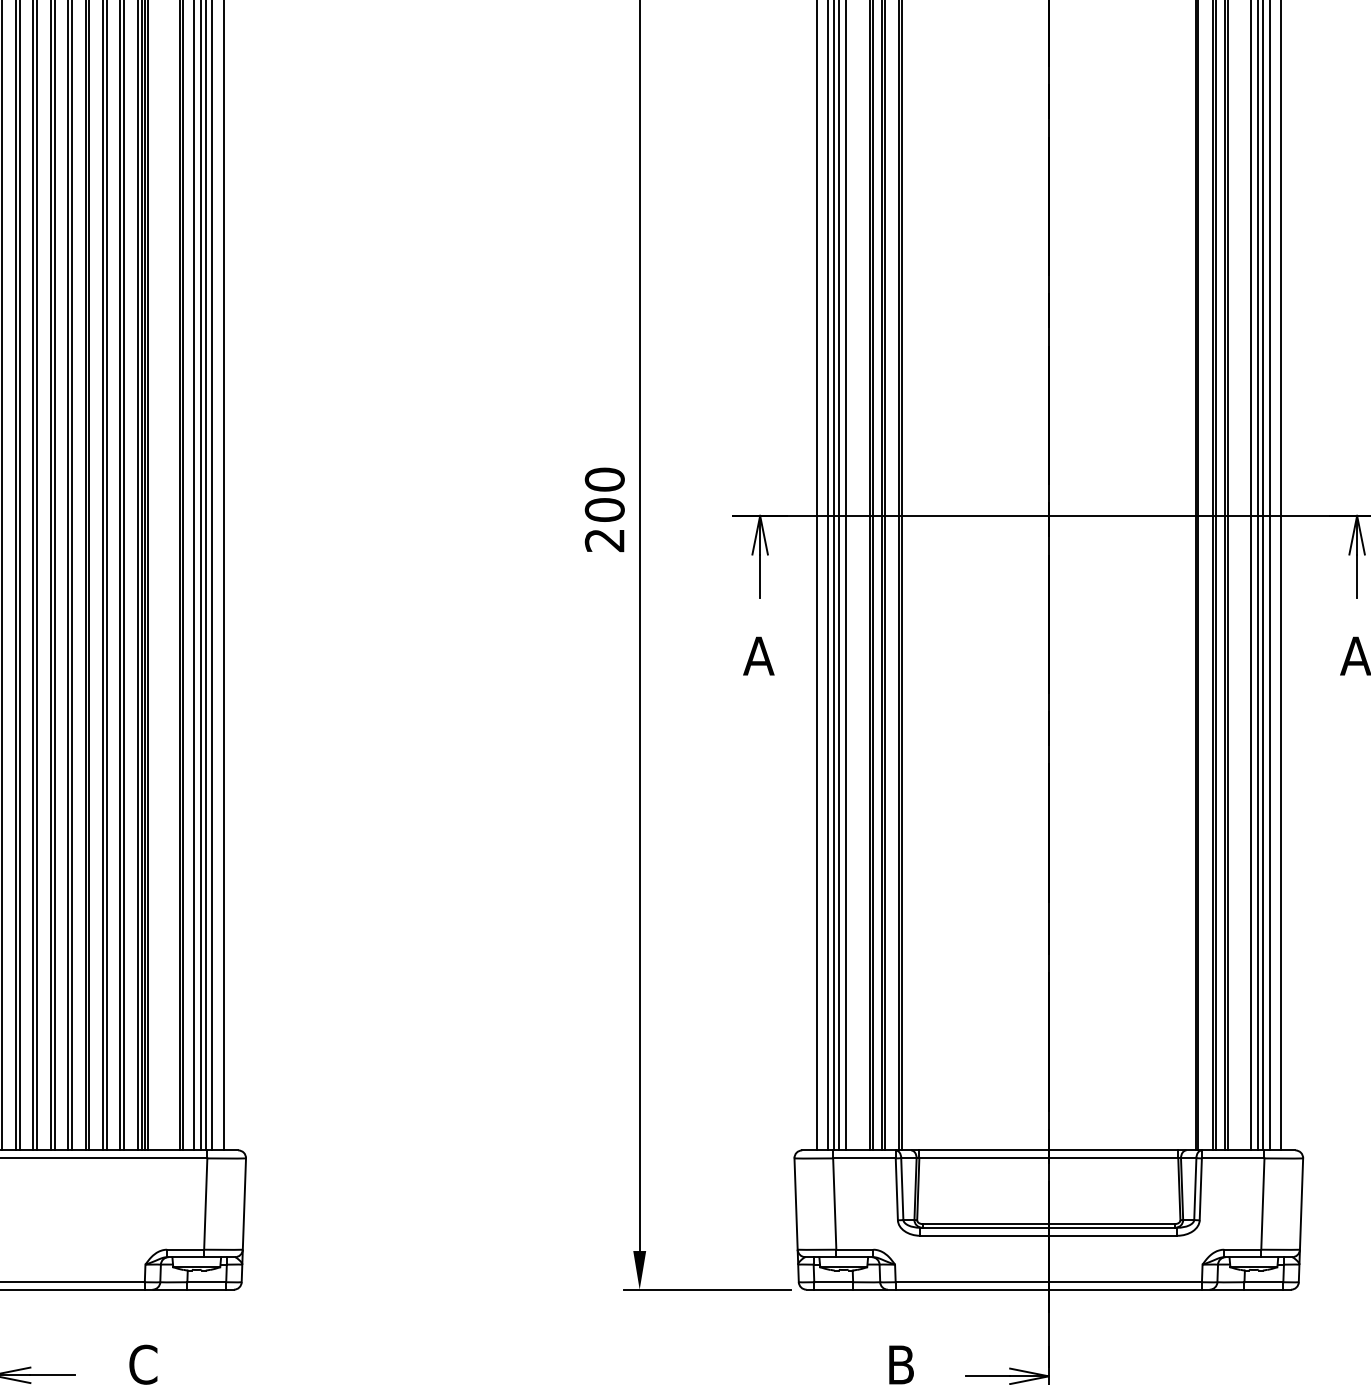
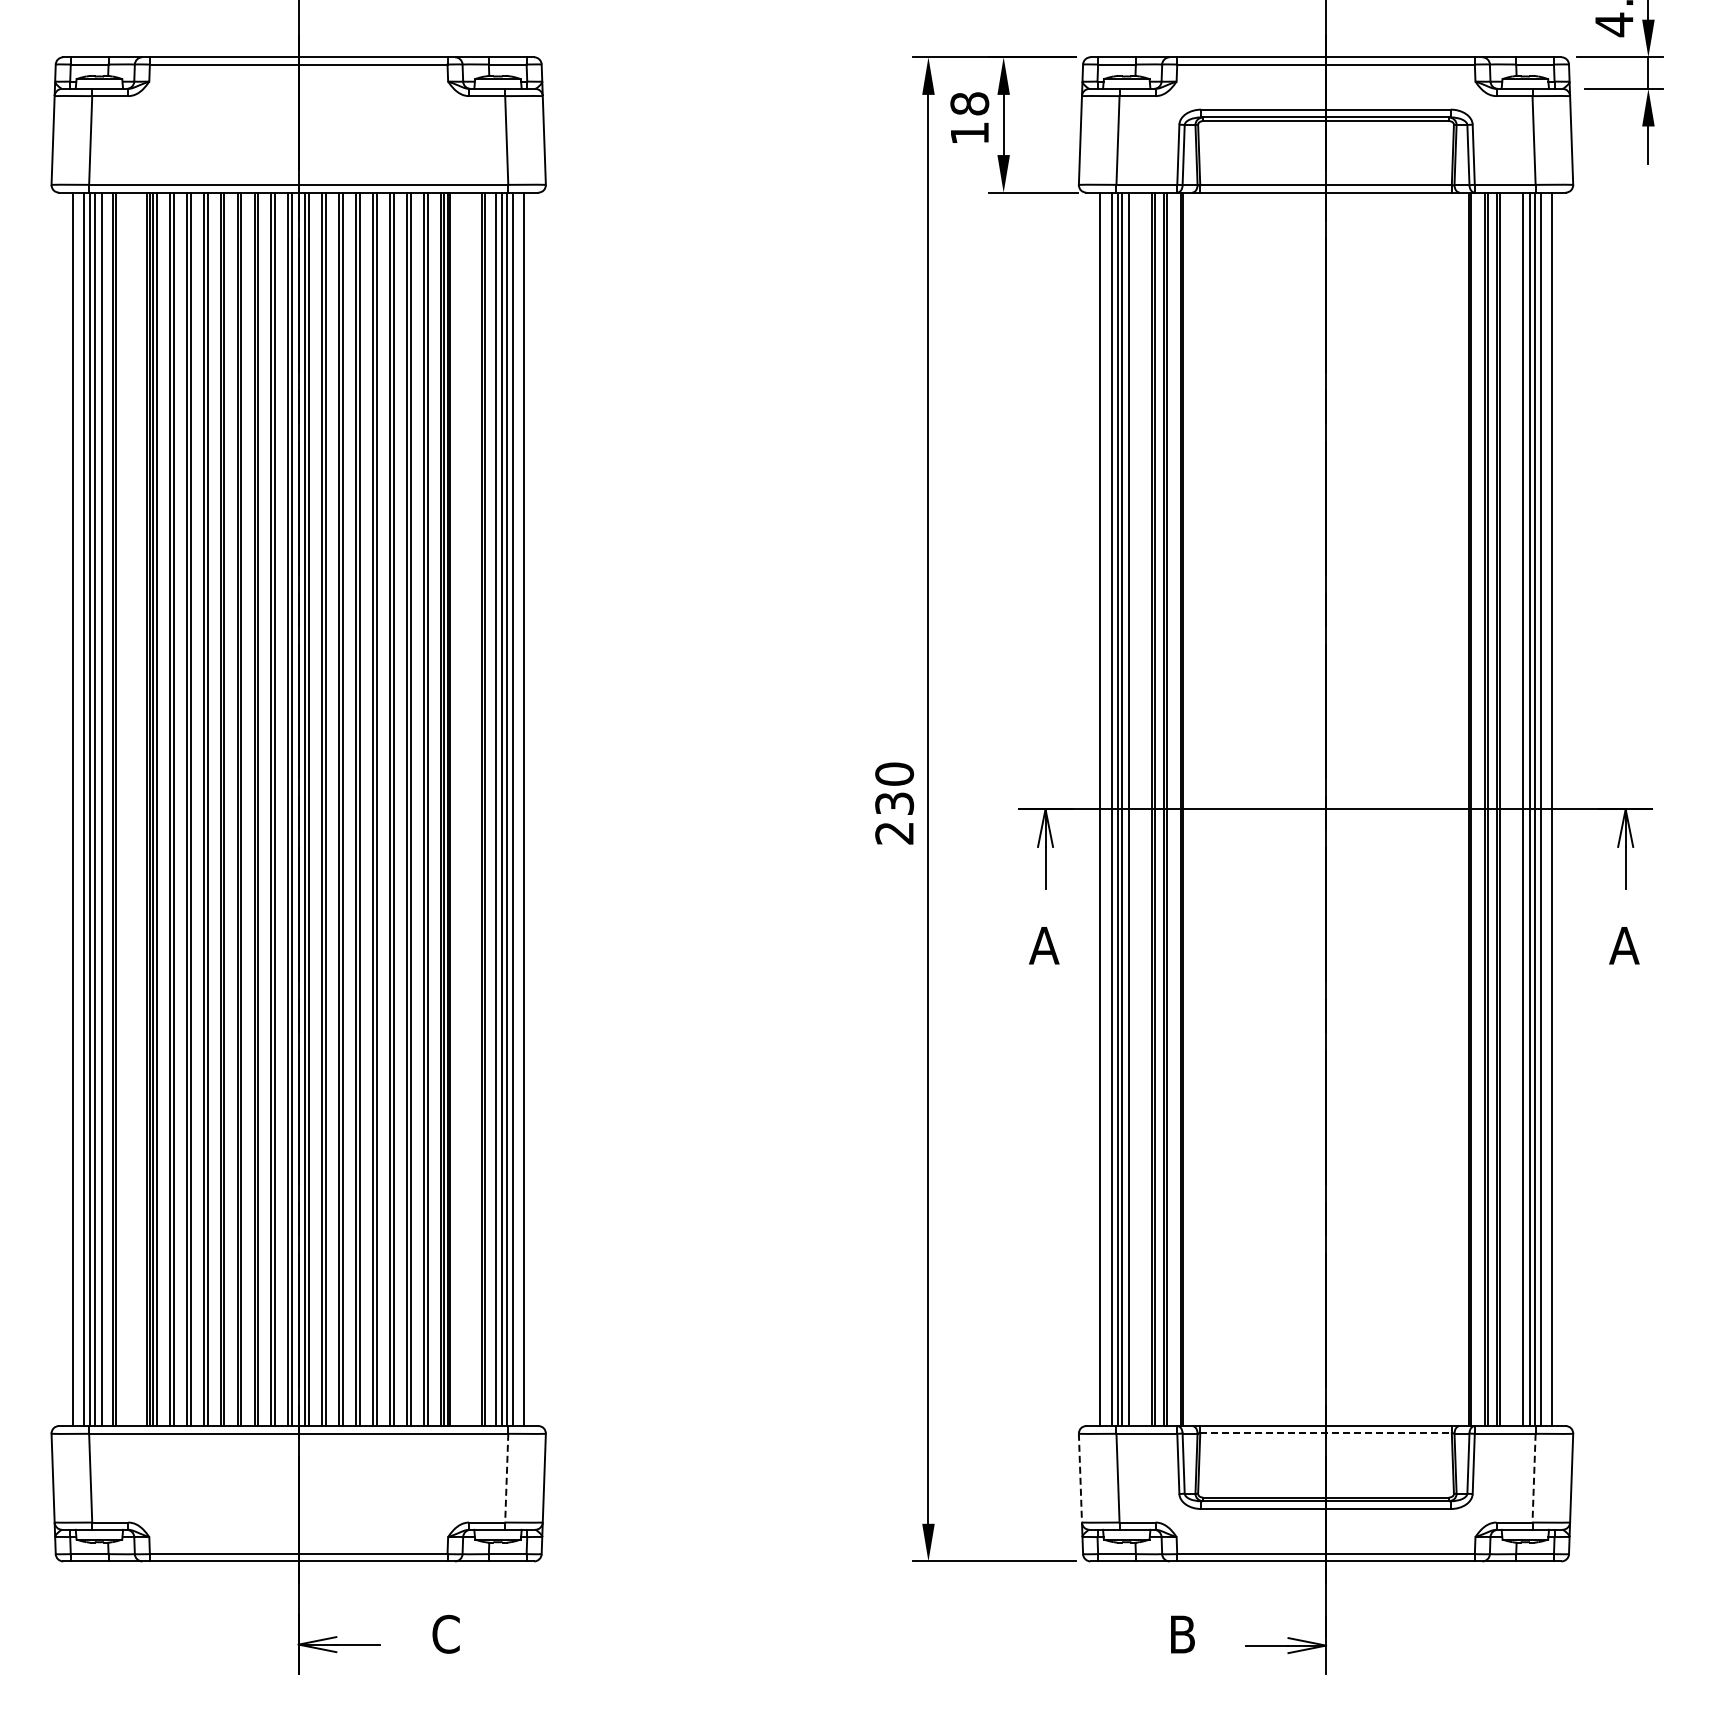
text: (604, 509) -> (894, 803), 200 -> 230
line: (1049, 1158) -> (1326, 1433), solid -> dashed
line: (205, 1204) -> (506, 1478), solid -> dashed
line: (796, 1204) -> (1080, 1478), solid -> dashed
line: (1263, 1204) -> (1534, 1478), solid -> dashed

